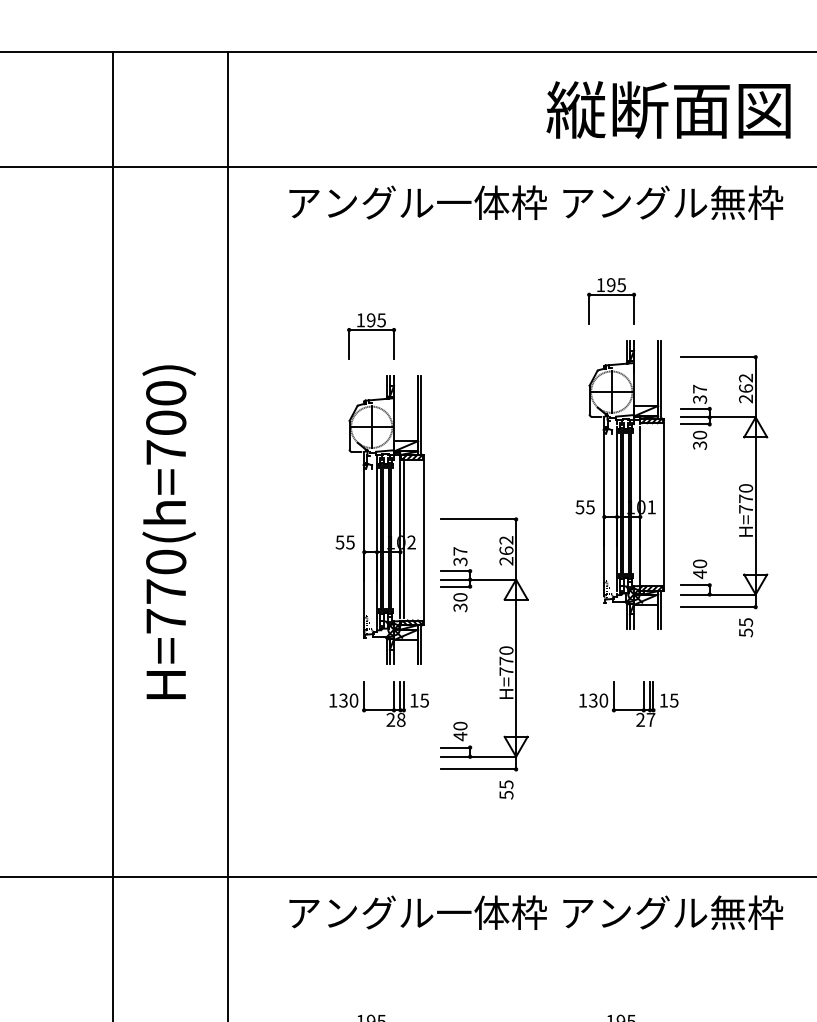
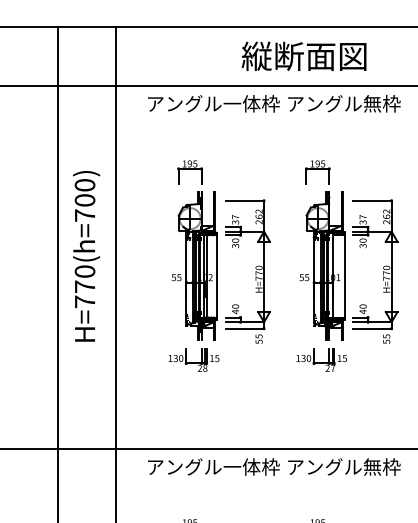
text: (667, 108) -> (303, 55), moved
part: (671, 456) -> (348, 251), moved
text: (169, 532) -> (86, 256), moved
part: (499, 657) -> (255, 271), moved

